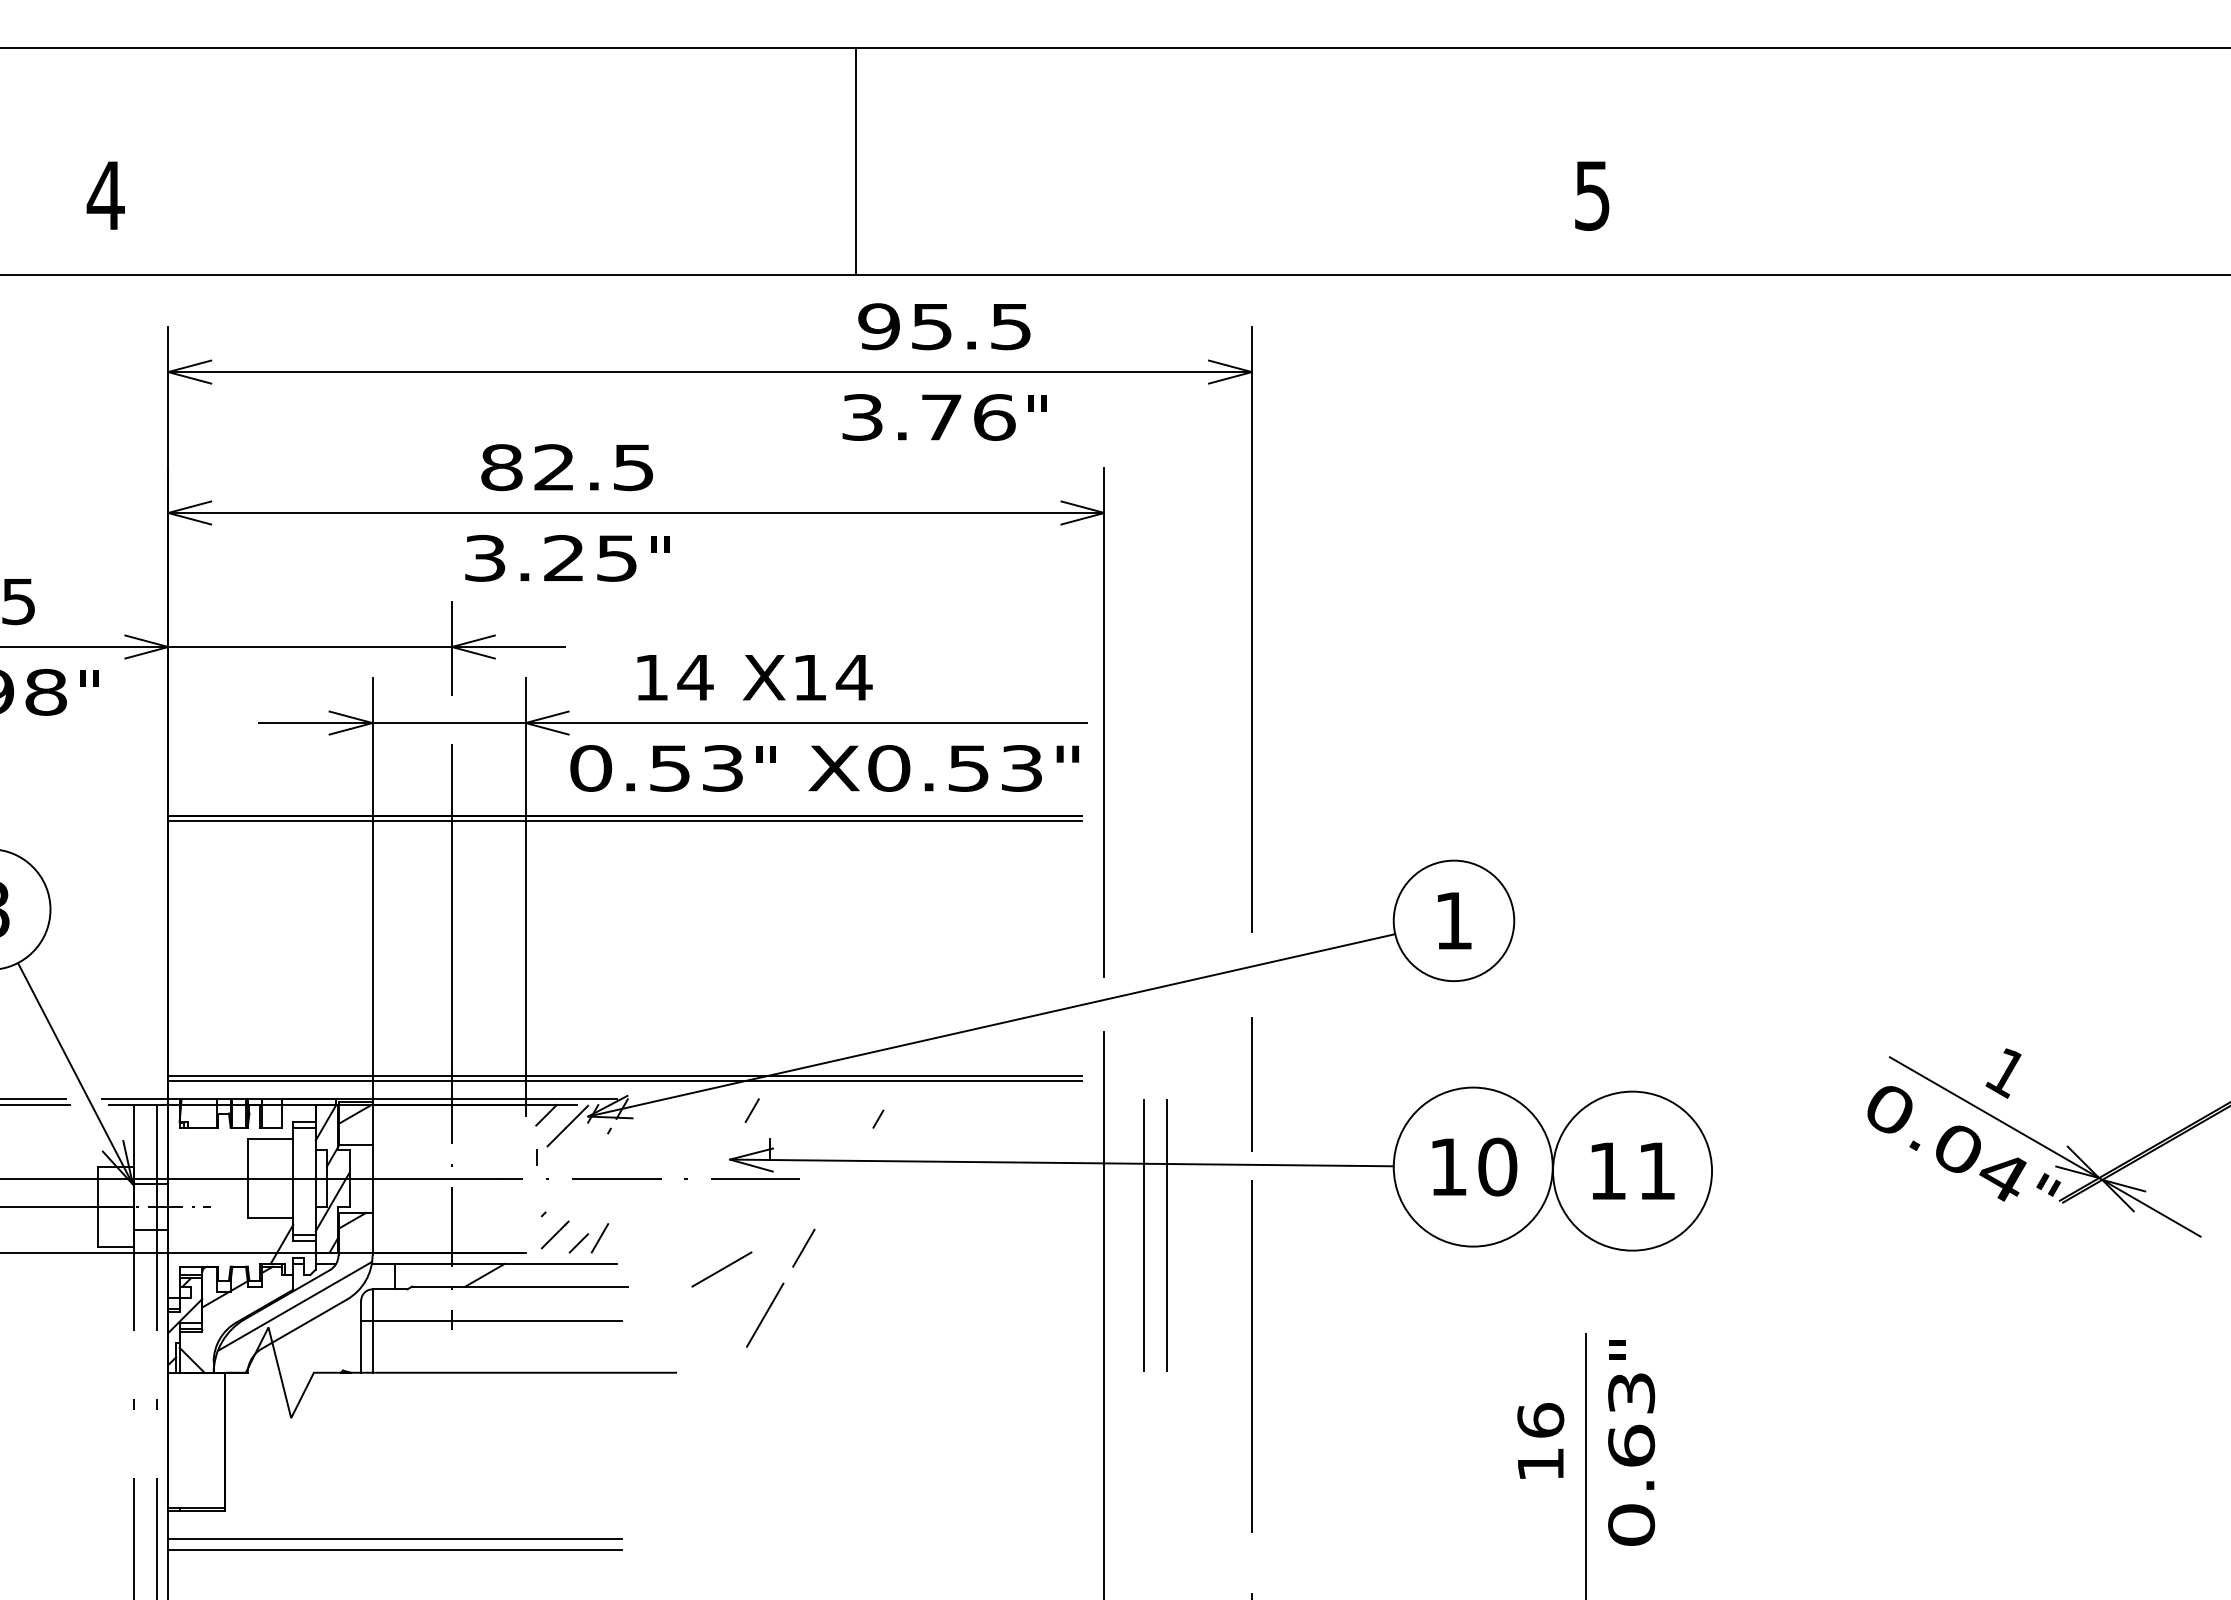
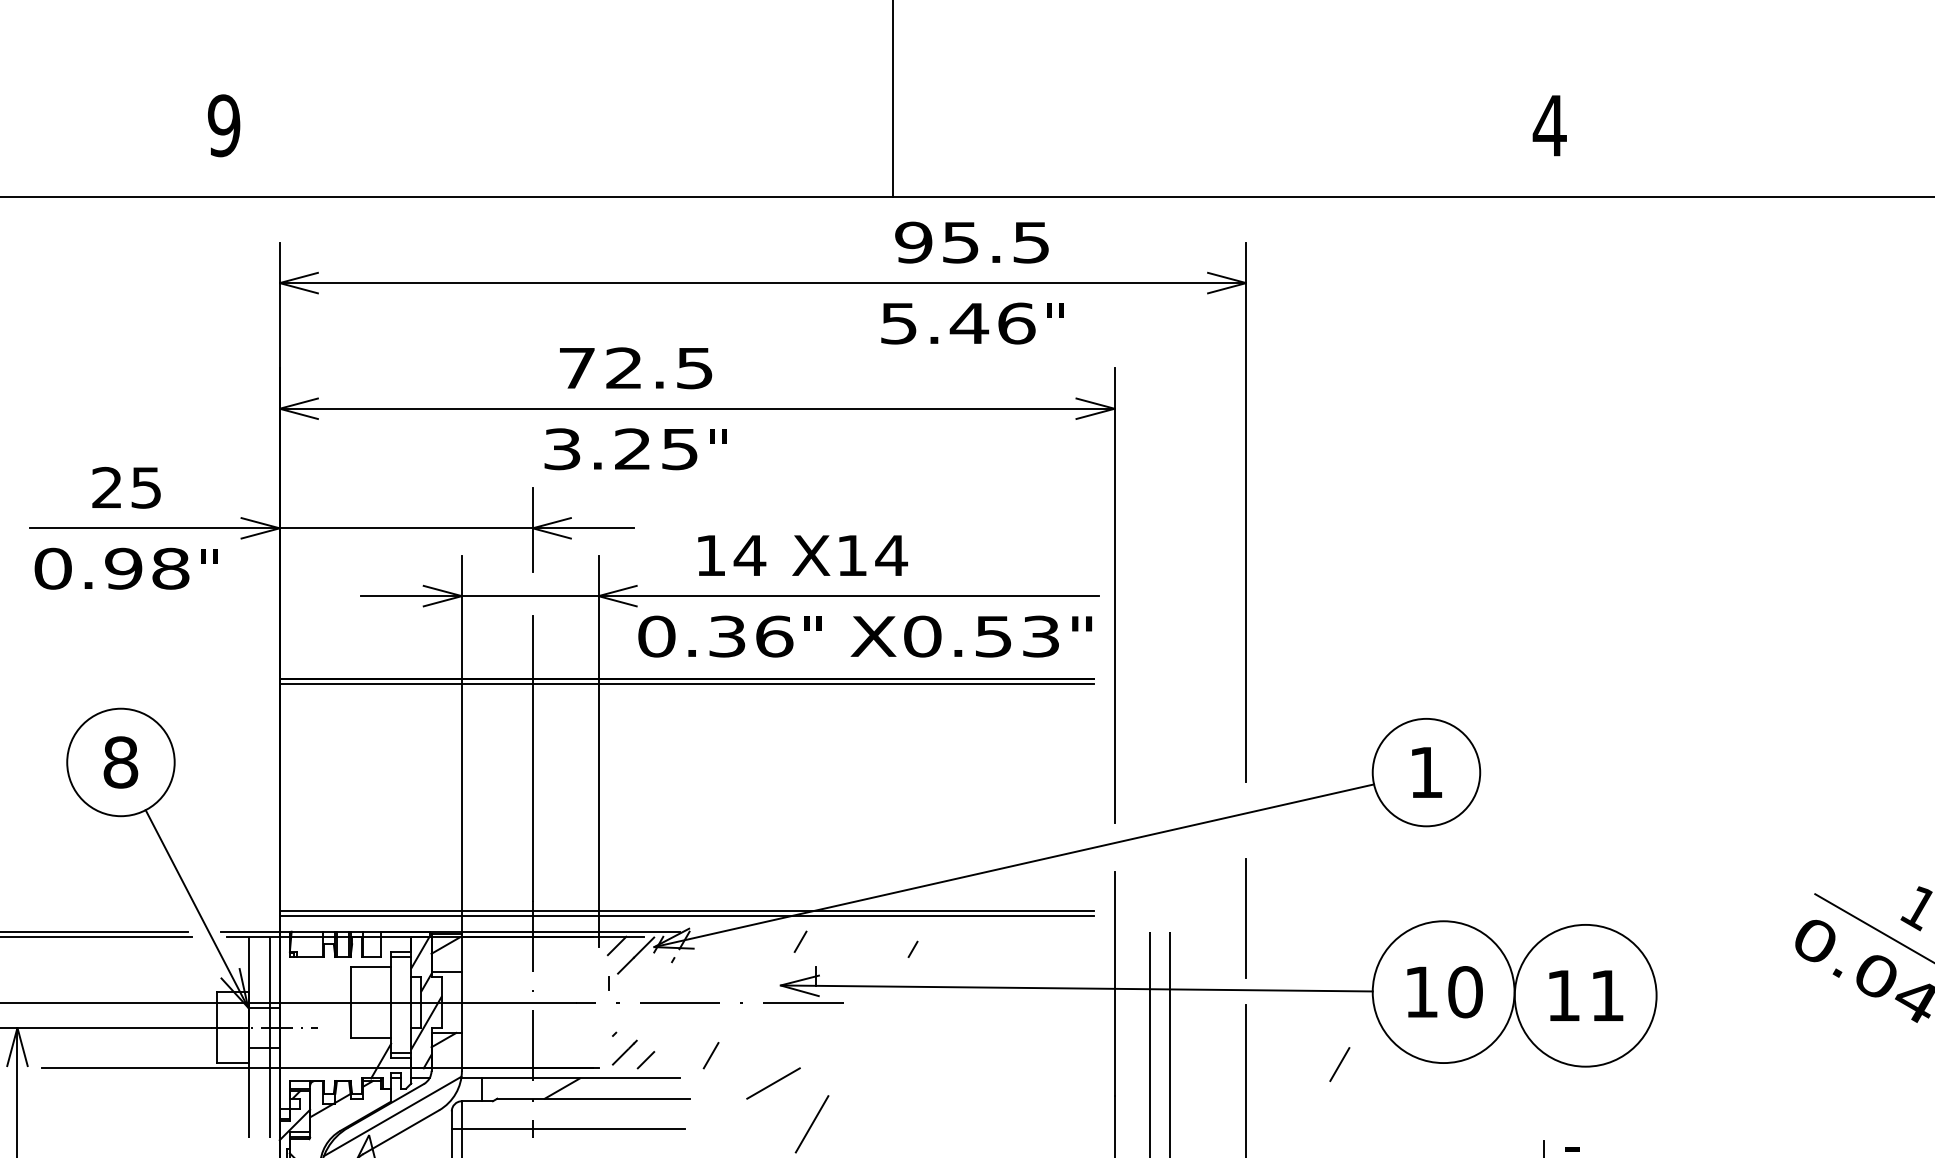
text: (105, 195) -> (223, 125), 4 -> 9
text: (1592, 195) -> (1549, 125), 5 -> 4
text: (903, 417) -> (935, 323), 3.76 -> 5.46
text: (501, 467) -> (576, 368), 82.5 -> 72.5
text: (697, 768) -> (751, 636), 0.53 -> 0.36
line: (599, 1238) -> (710, 1055), moved
line: (803, 1247) -> (1339, 1063), moved

